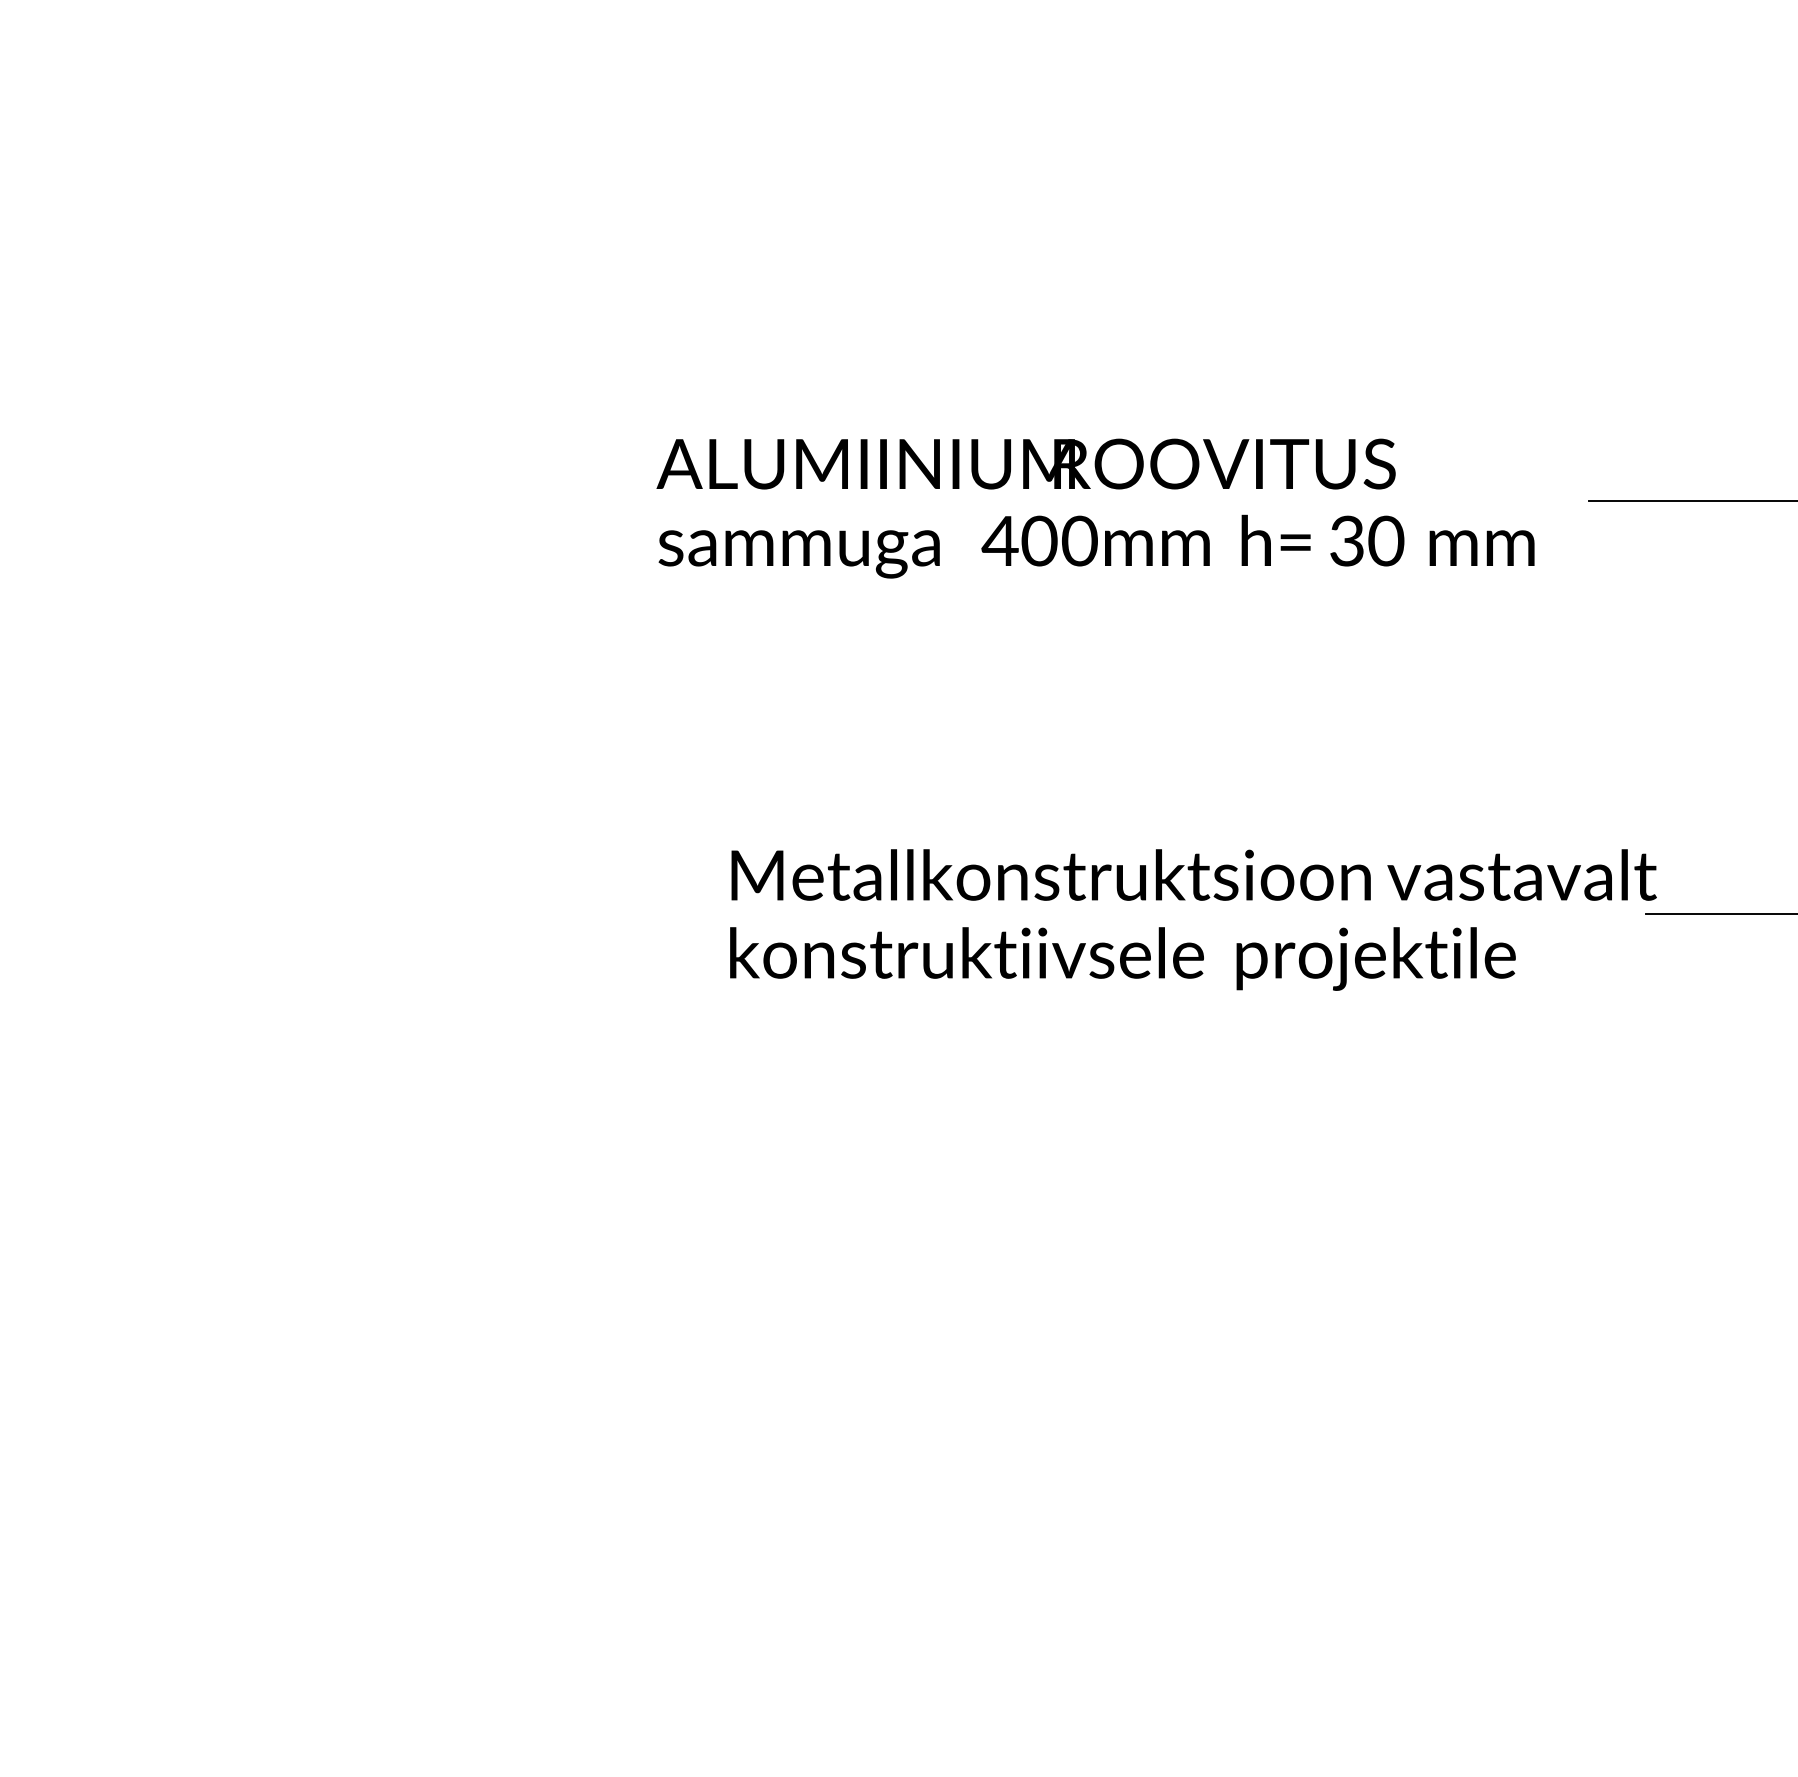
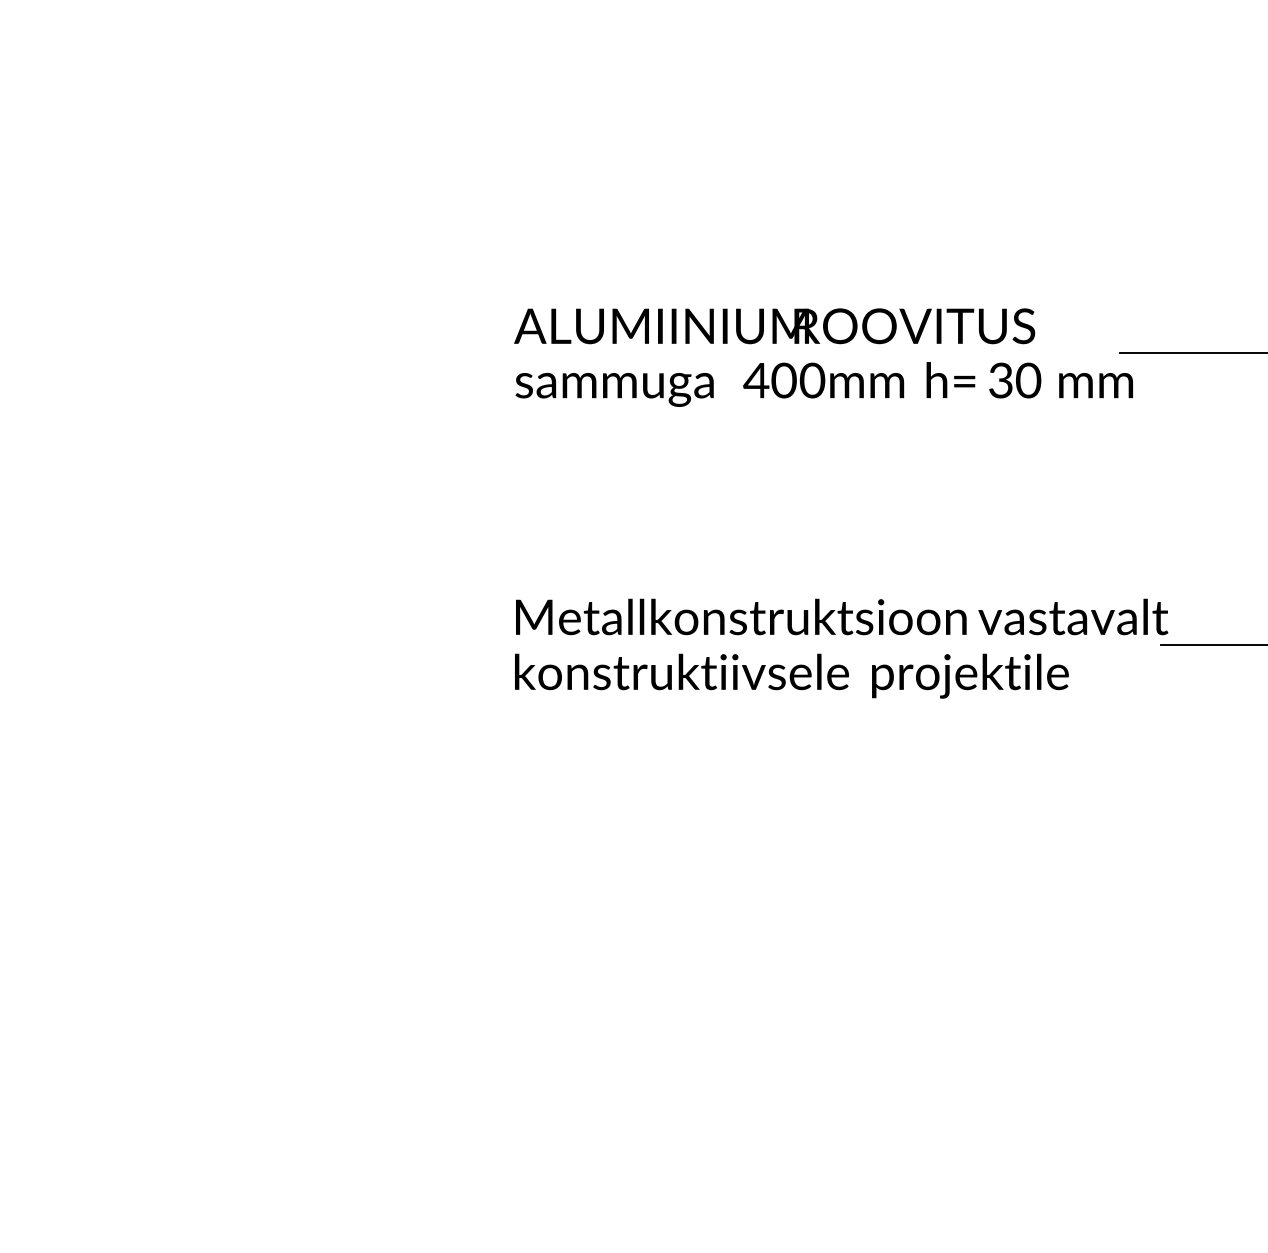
text: (1095, 508) -> (823, 357), moved

